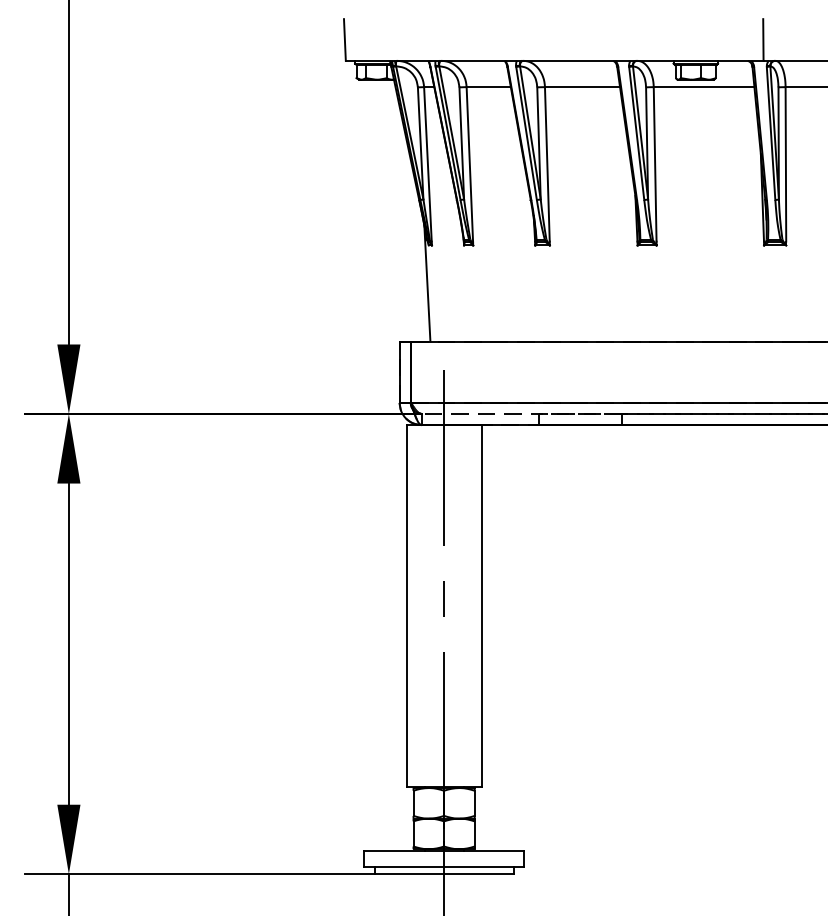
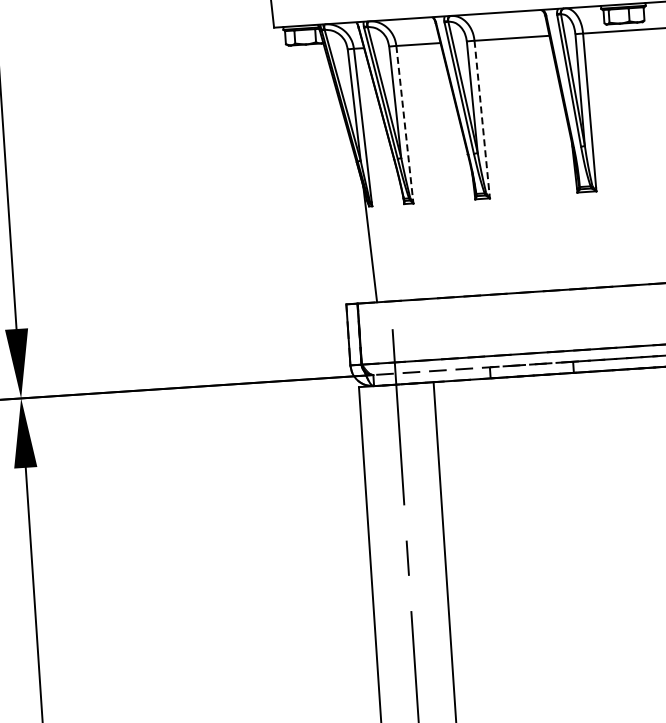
line: (469, 164) -> (404, 122), solid -> dashed
line: (547, 164) -> (482, 117), solid -> dashed

